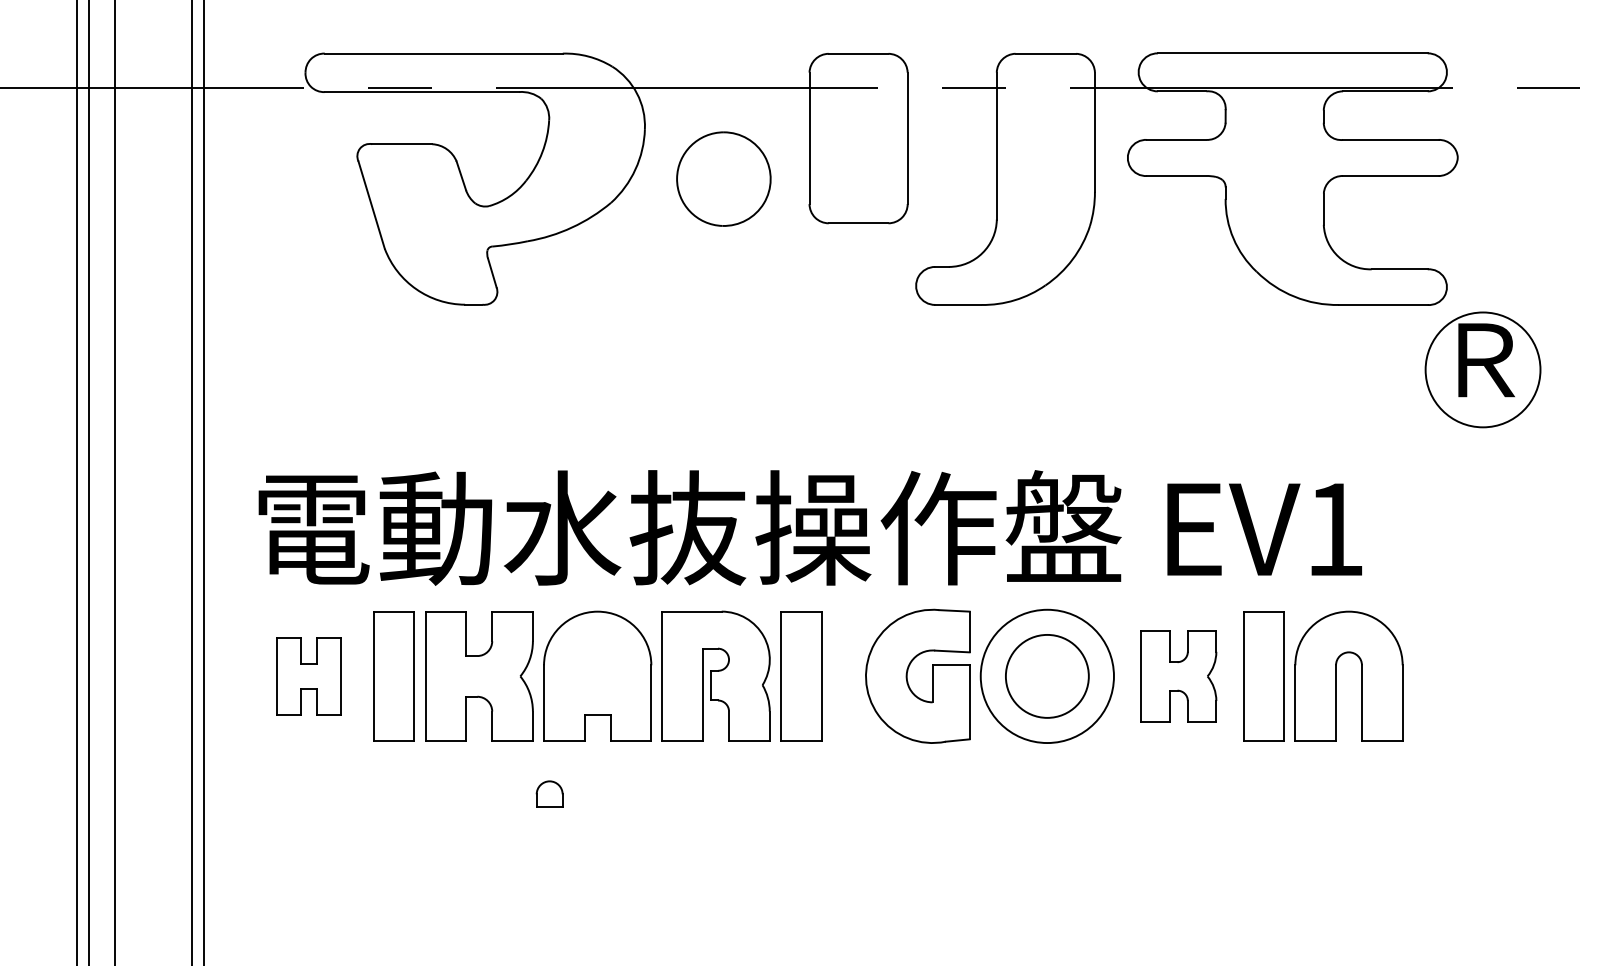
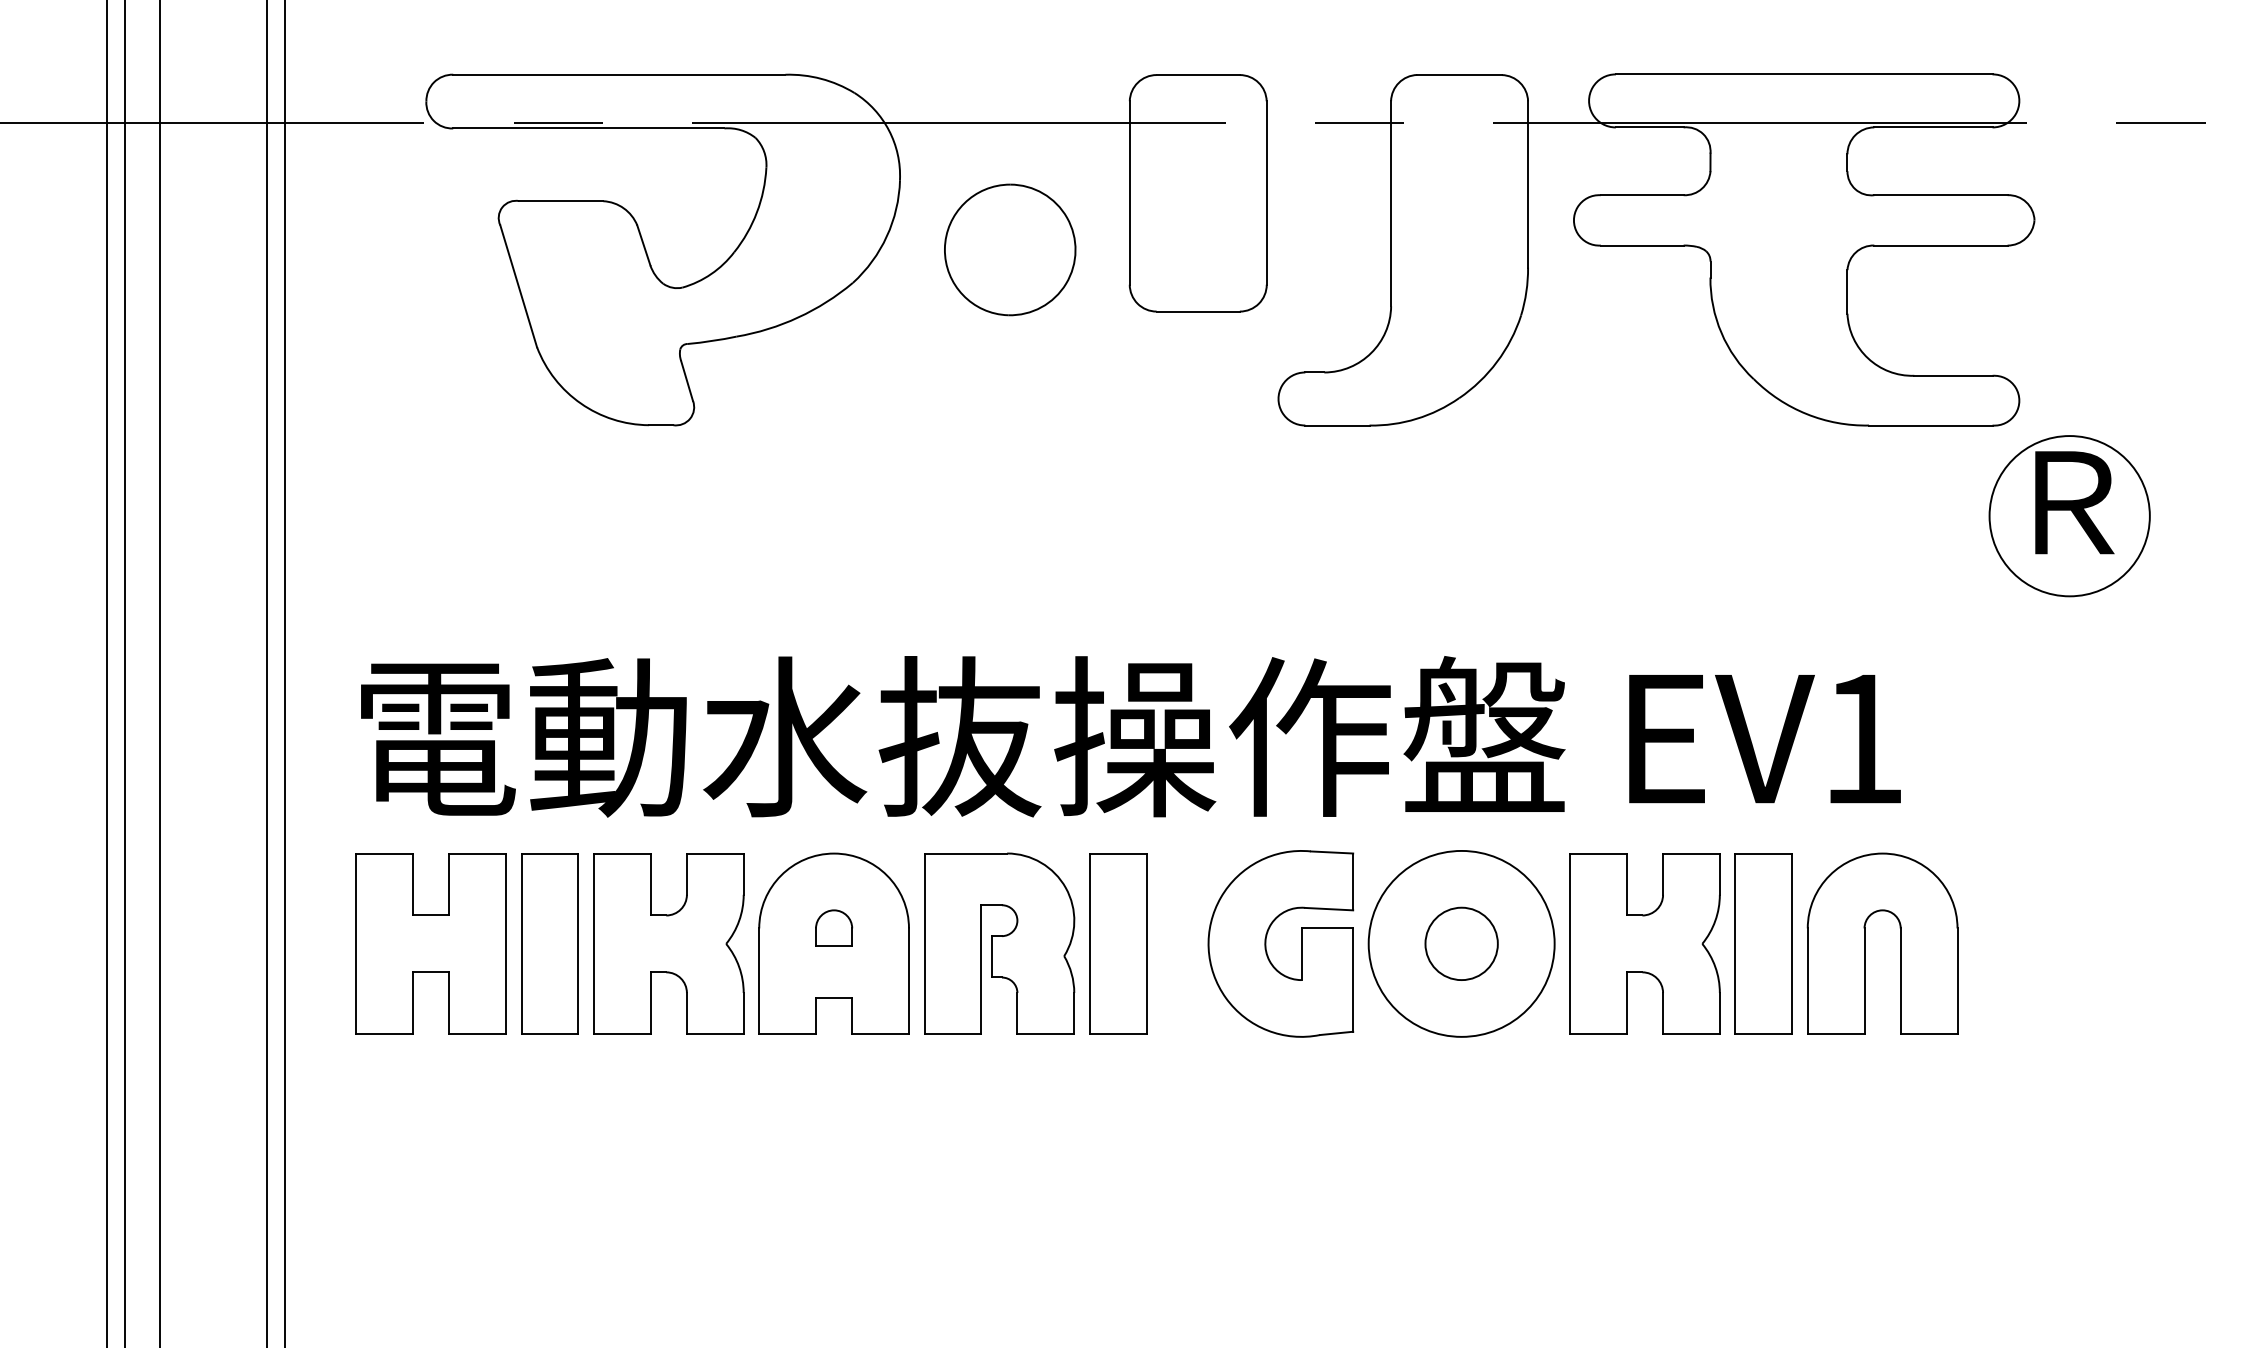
part: (308, 676) -> (430, 944), size x1.67
circle: (1047, 676) -> (1461, 944), size x0.62
part: (1178, 676) -> (1644, 944), size x1.43
part: (549, 793) -> (833, 927), moved

